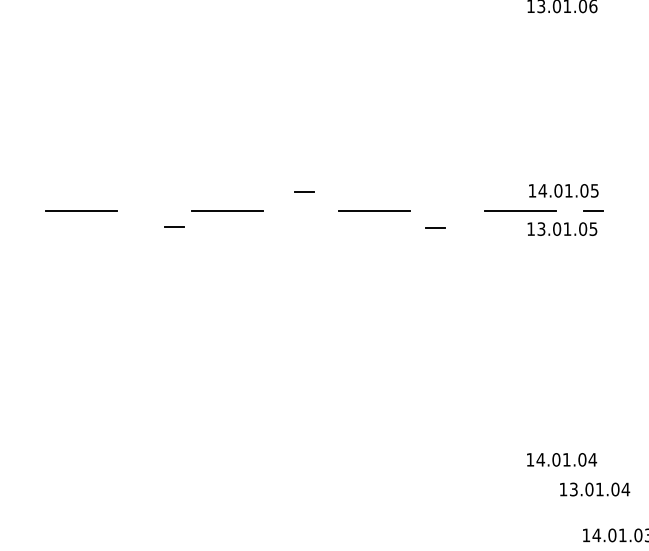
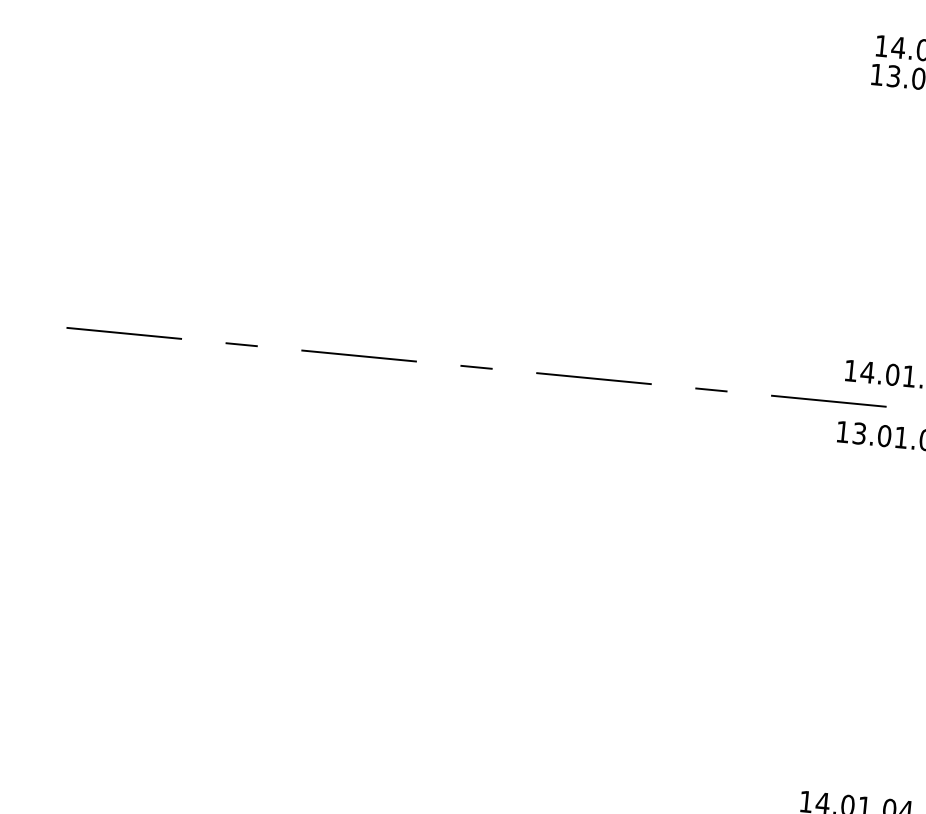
line: (304, 191) -> (476, 366), moved
line: (174, 226) -> (242, 344), moved
line: (435, 227) -> (711, 389), moved

